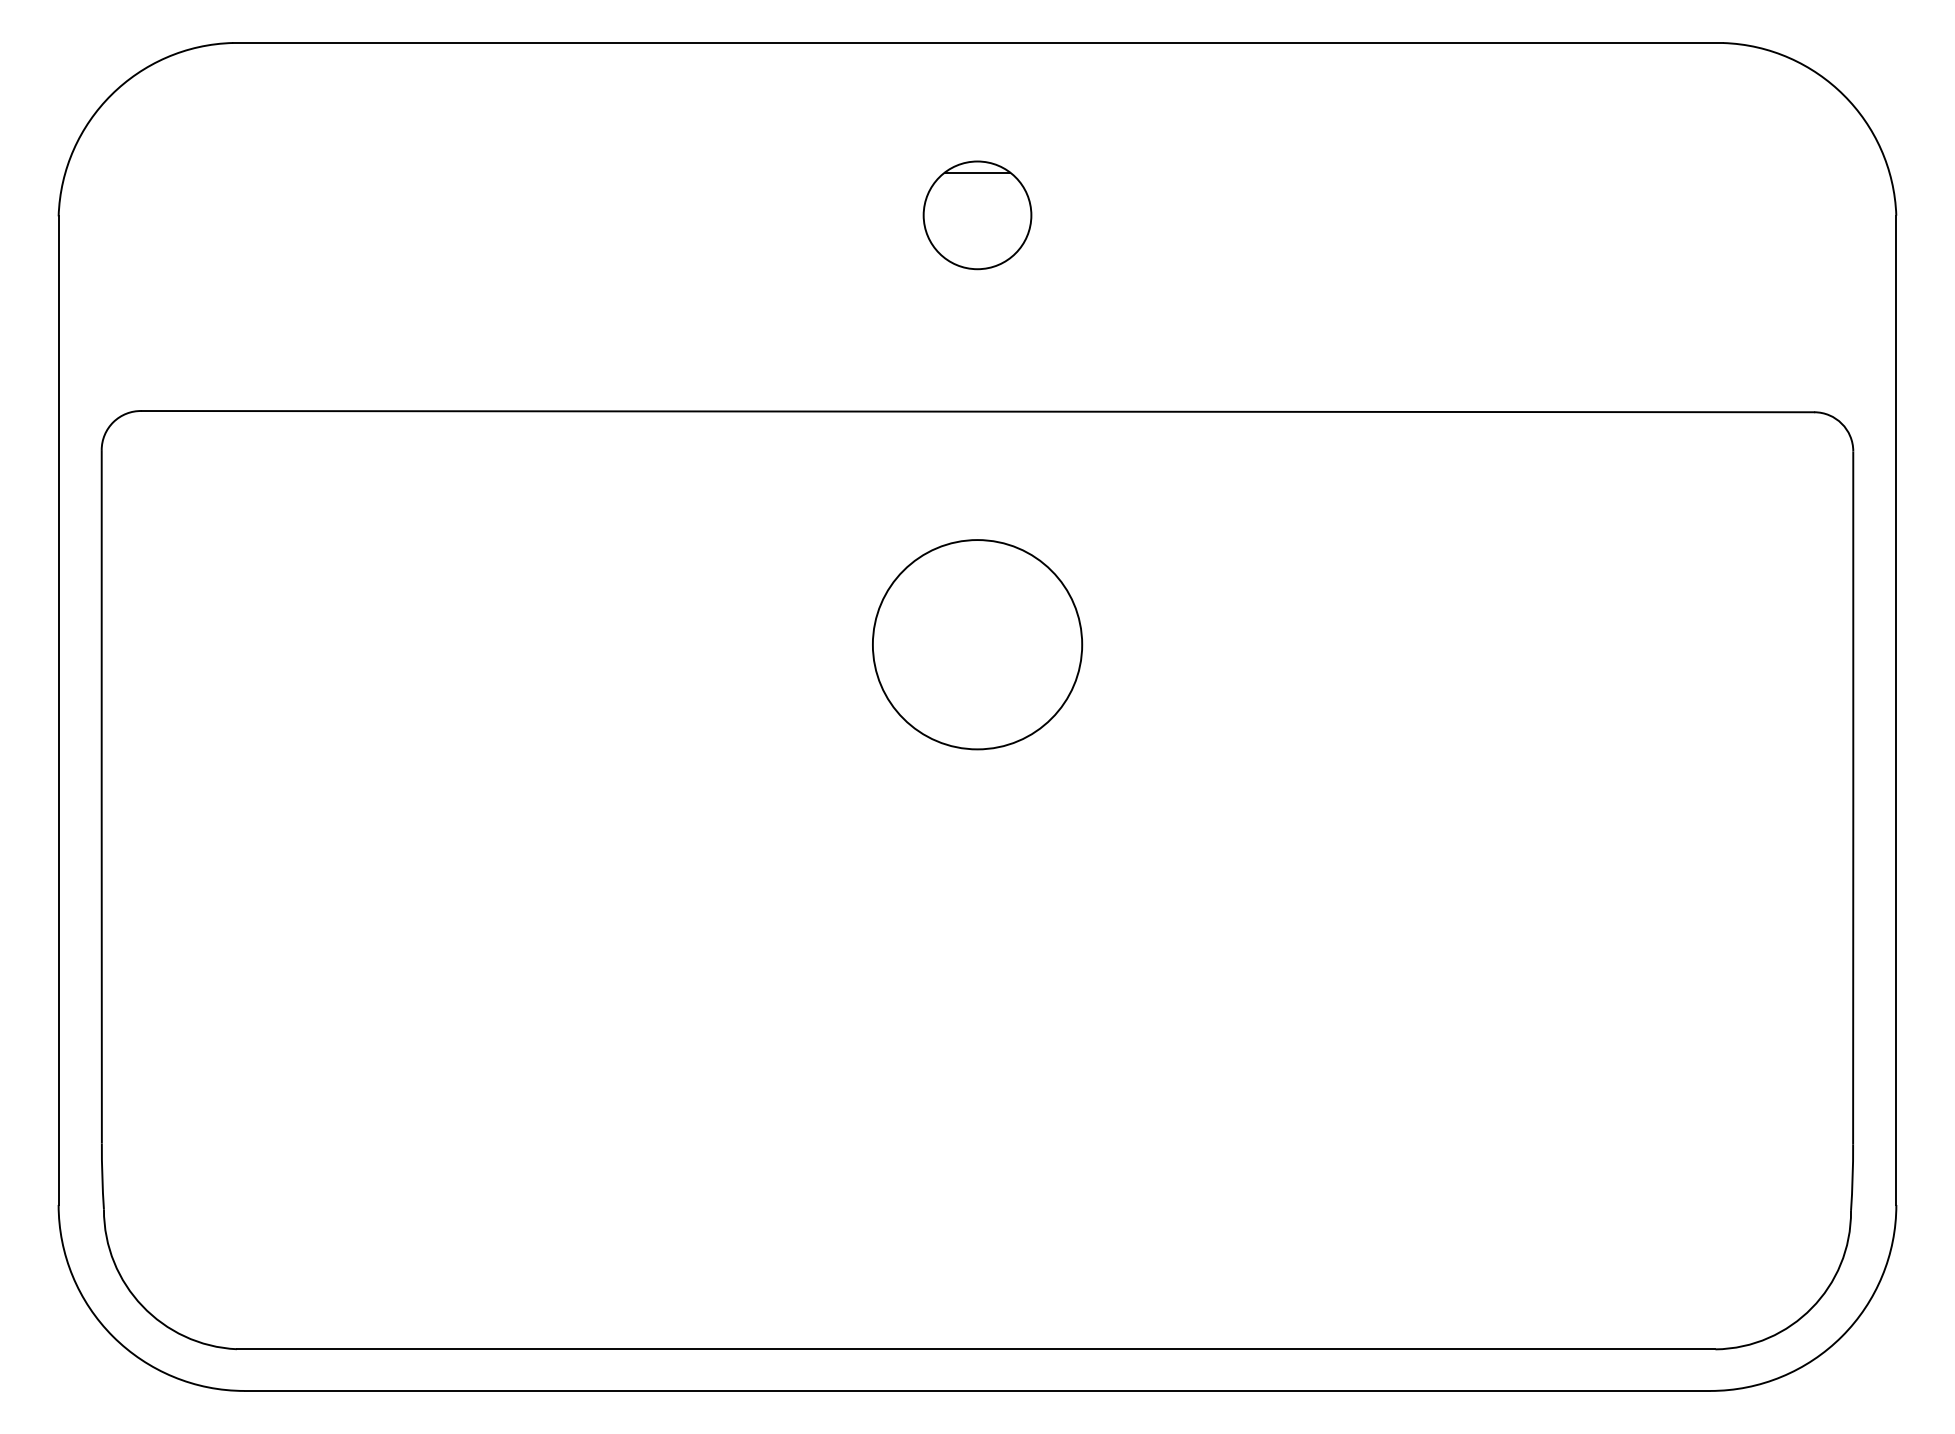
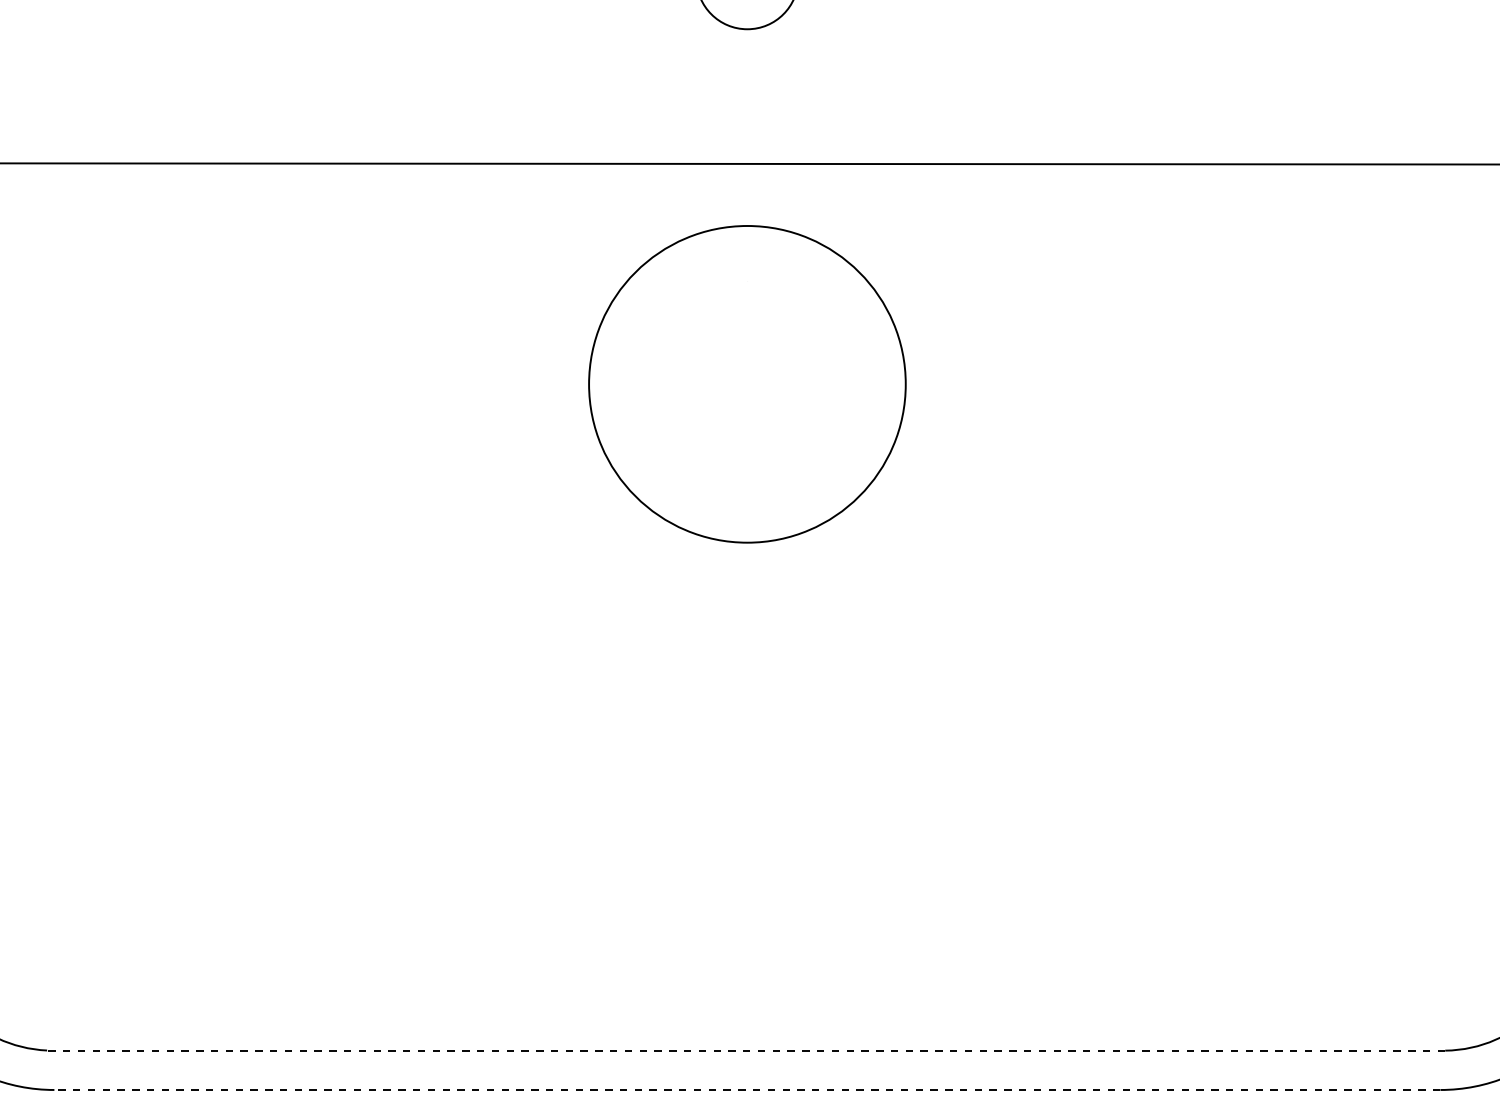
circle: (977, 644) -> (747, 384), size x1.6
line: (975, 1349) -> (745, 1050), solid -> dashed
line: (977, 1390) -> (747, 1089), solid -> dashed

